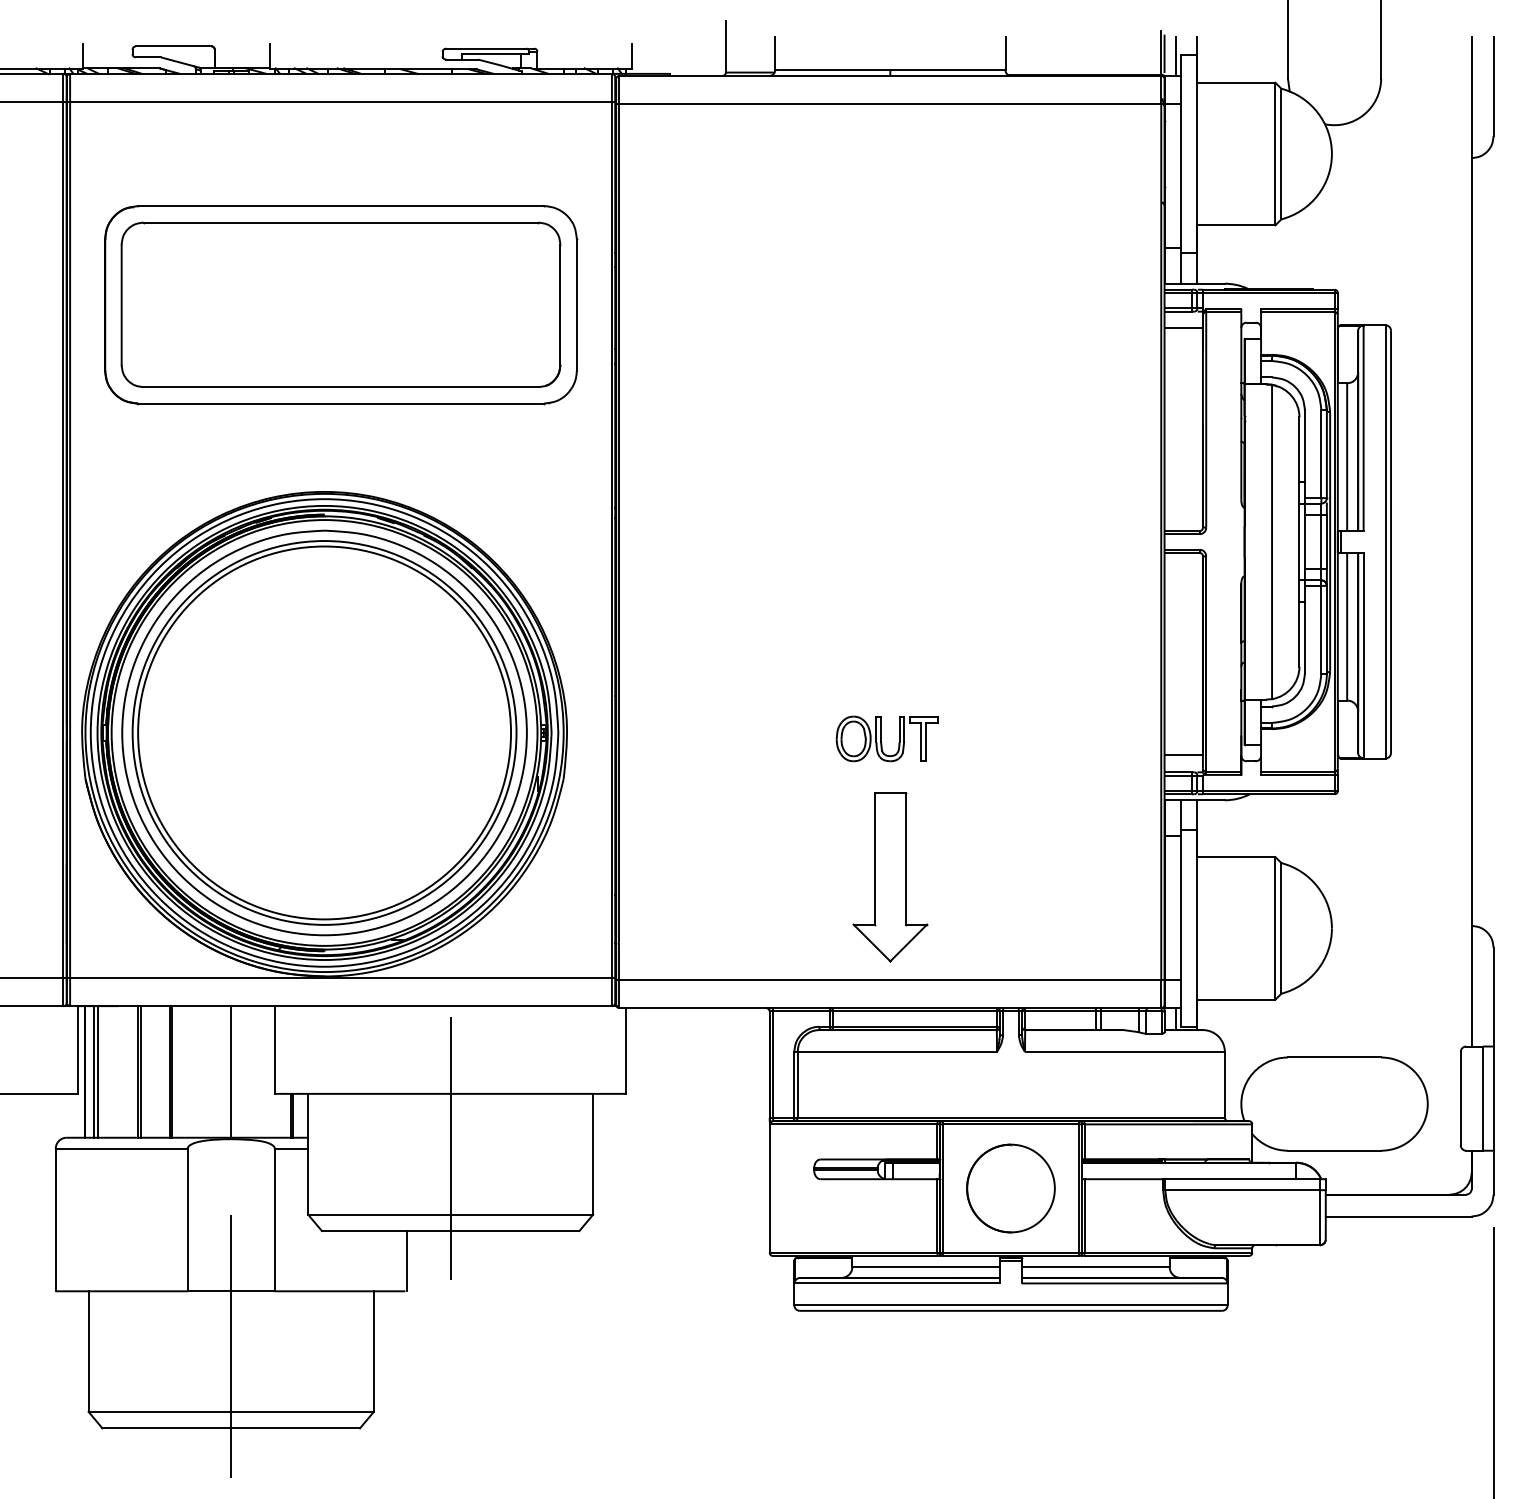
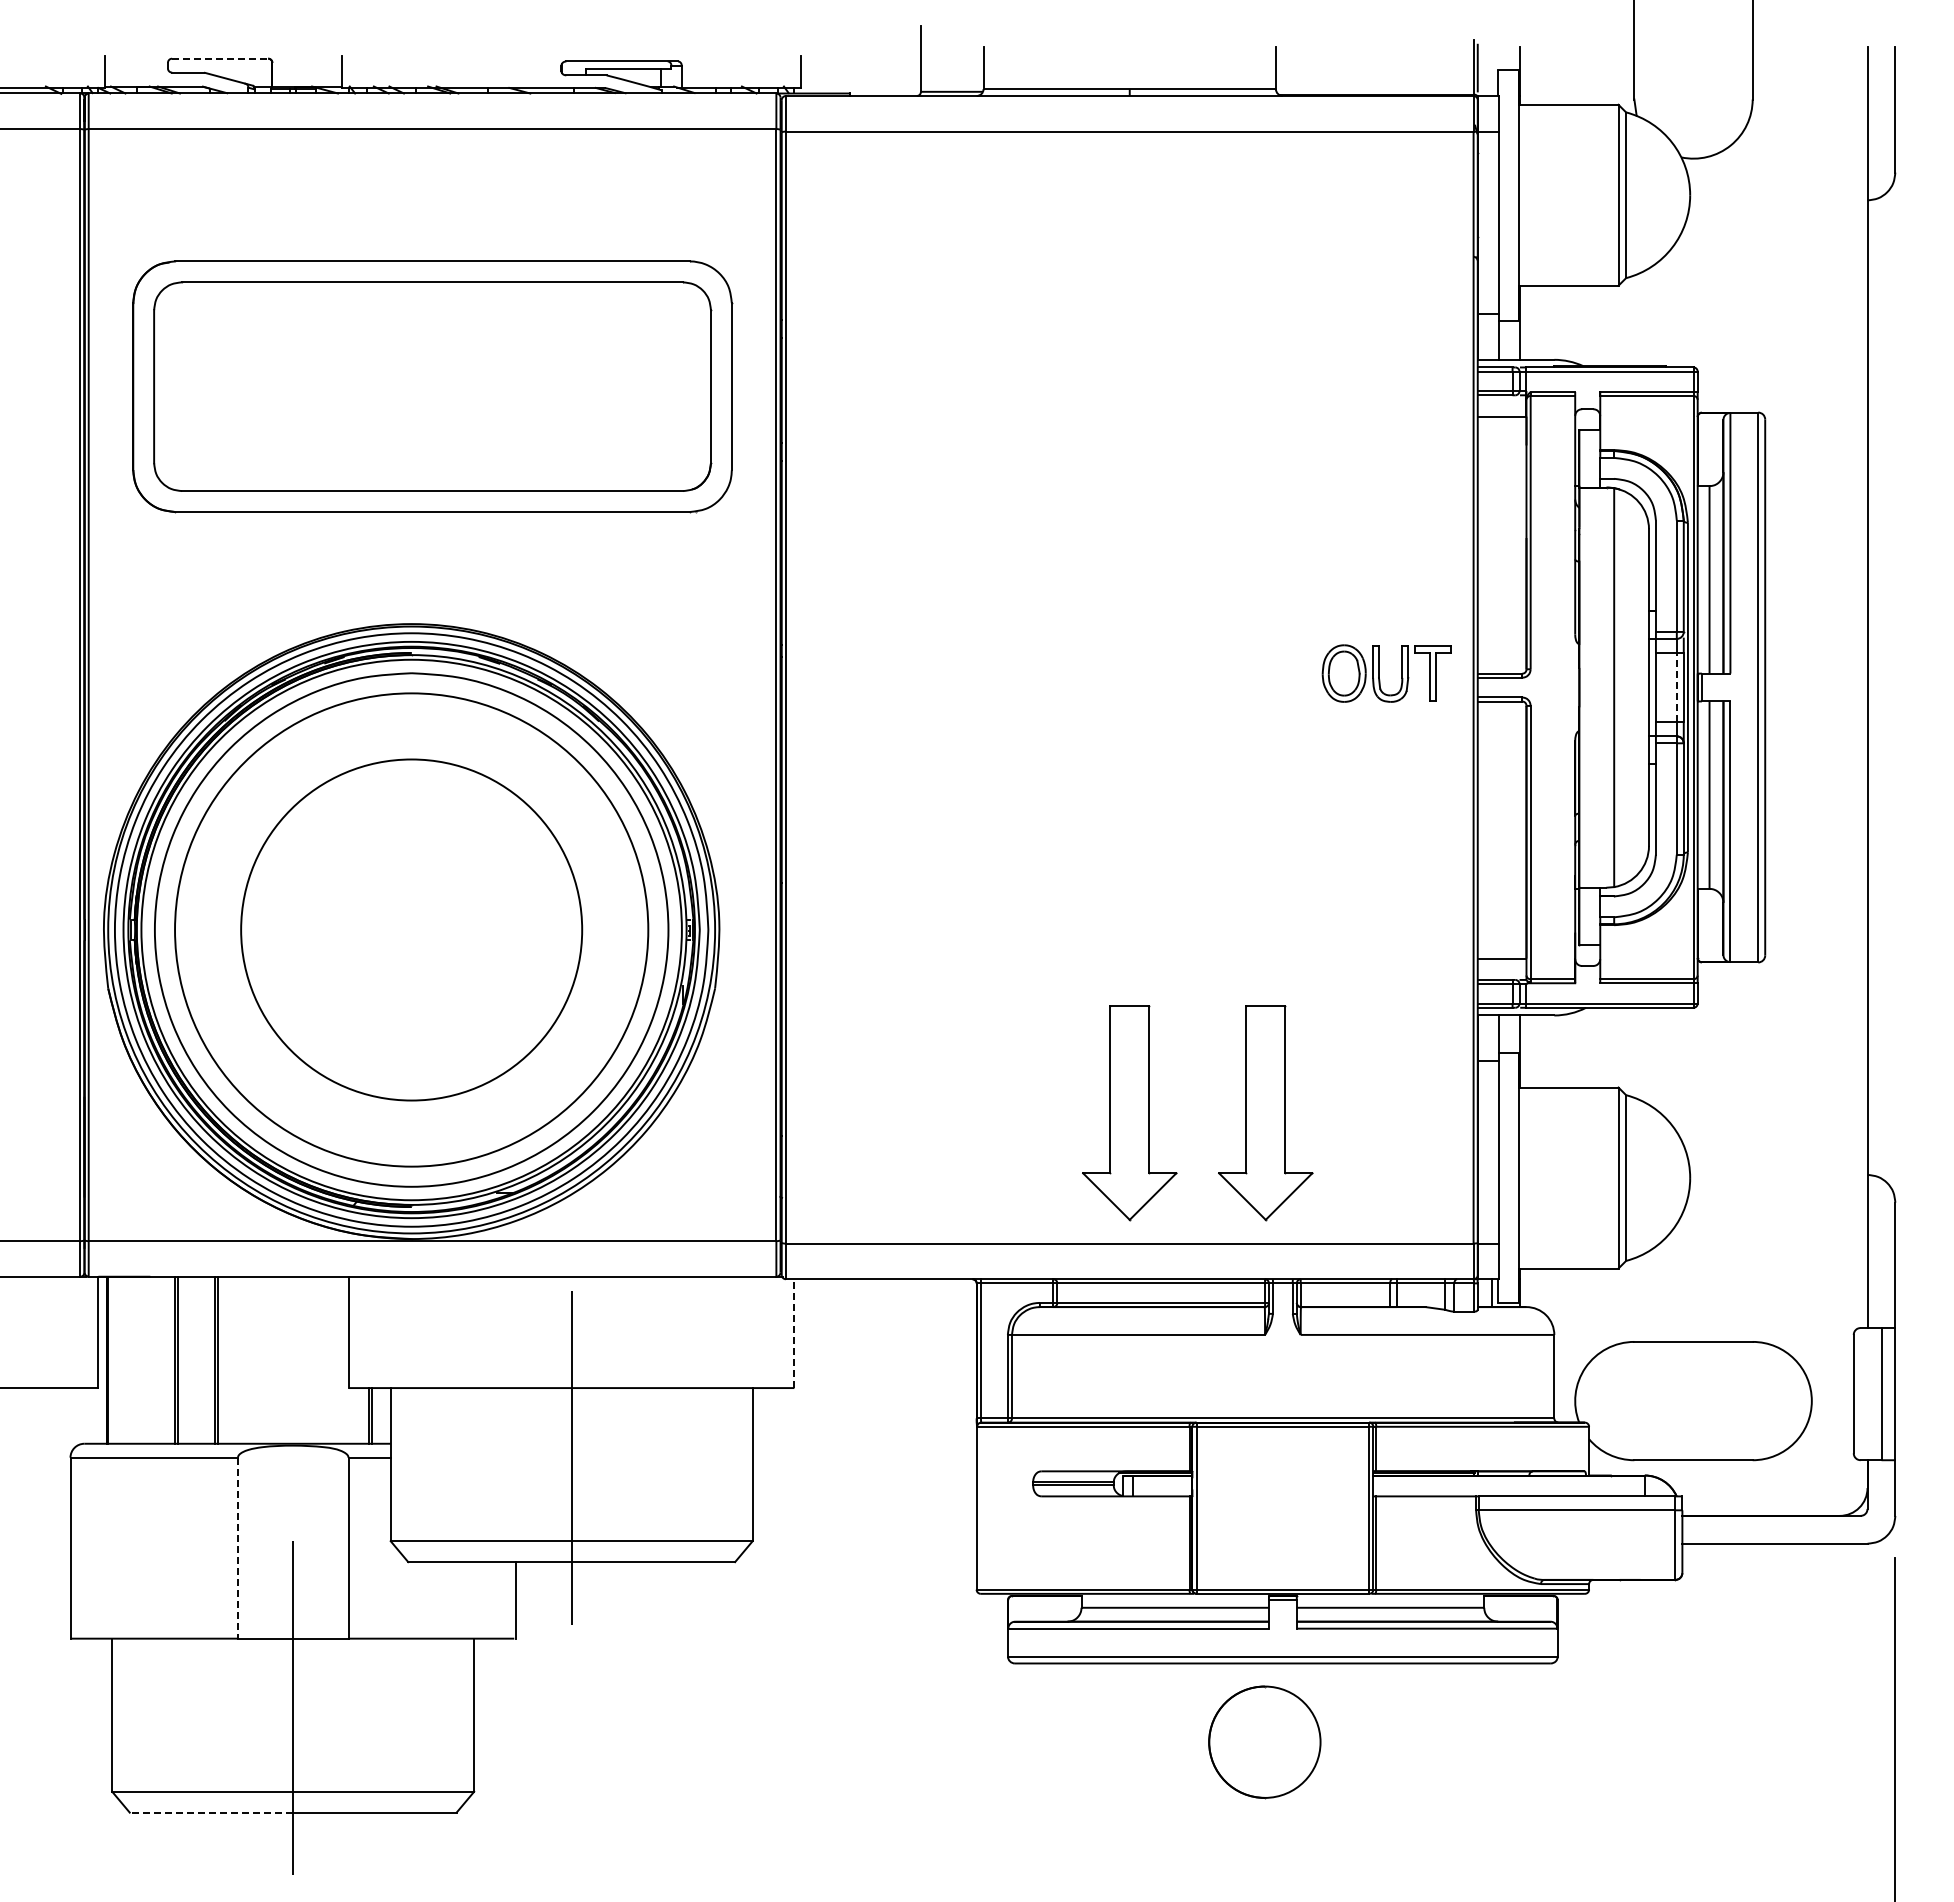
line: (173, 46) -> (220, 58), solid -> dashed
line: (1175, 56) -> (1491, 71), removed
line: (1321, 541) -> (1676, 687), solid -> dashed
circle: (324, 732) -> (411, 929), size x0.7
part: (881, 738) -> (1379, 673), moved
part: (997, 877) -> (1265, 1113), added
line: (626, 1050) -> (794, 1333), solid -> dashed
line: (93, 1071) -> (118, 1359), removed
line: (98, 1071) -> (124, 1359), removed
line: (231, 1071) -> (293, 1359), removed
part: (1010, 1188) -> (1264, 1742), moved
line: (188, 1220) -> (238, 1548), solid -> dashed
line: (166, 1428) -> (211, 1812), solid -> dashed

